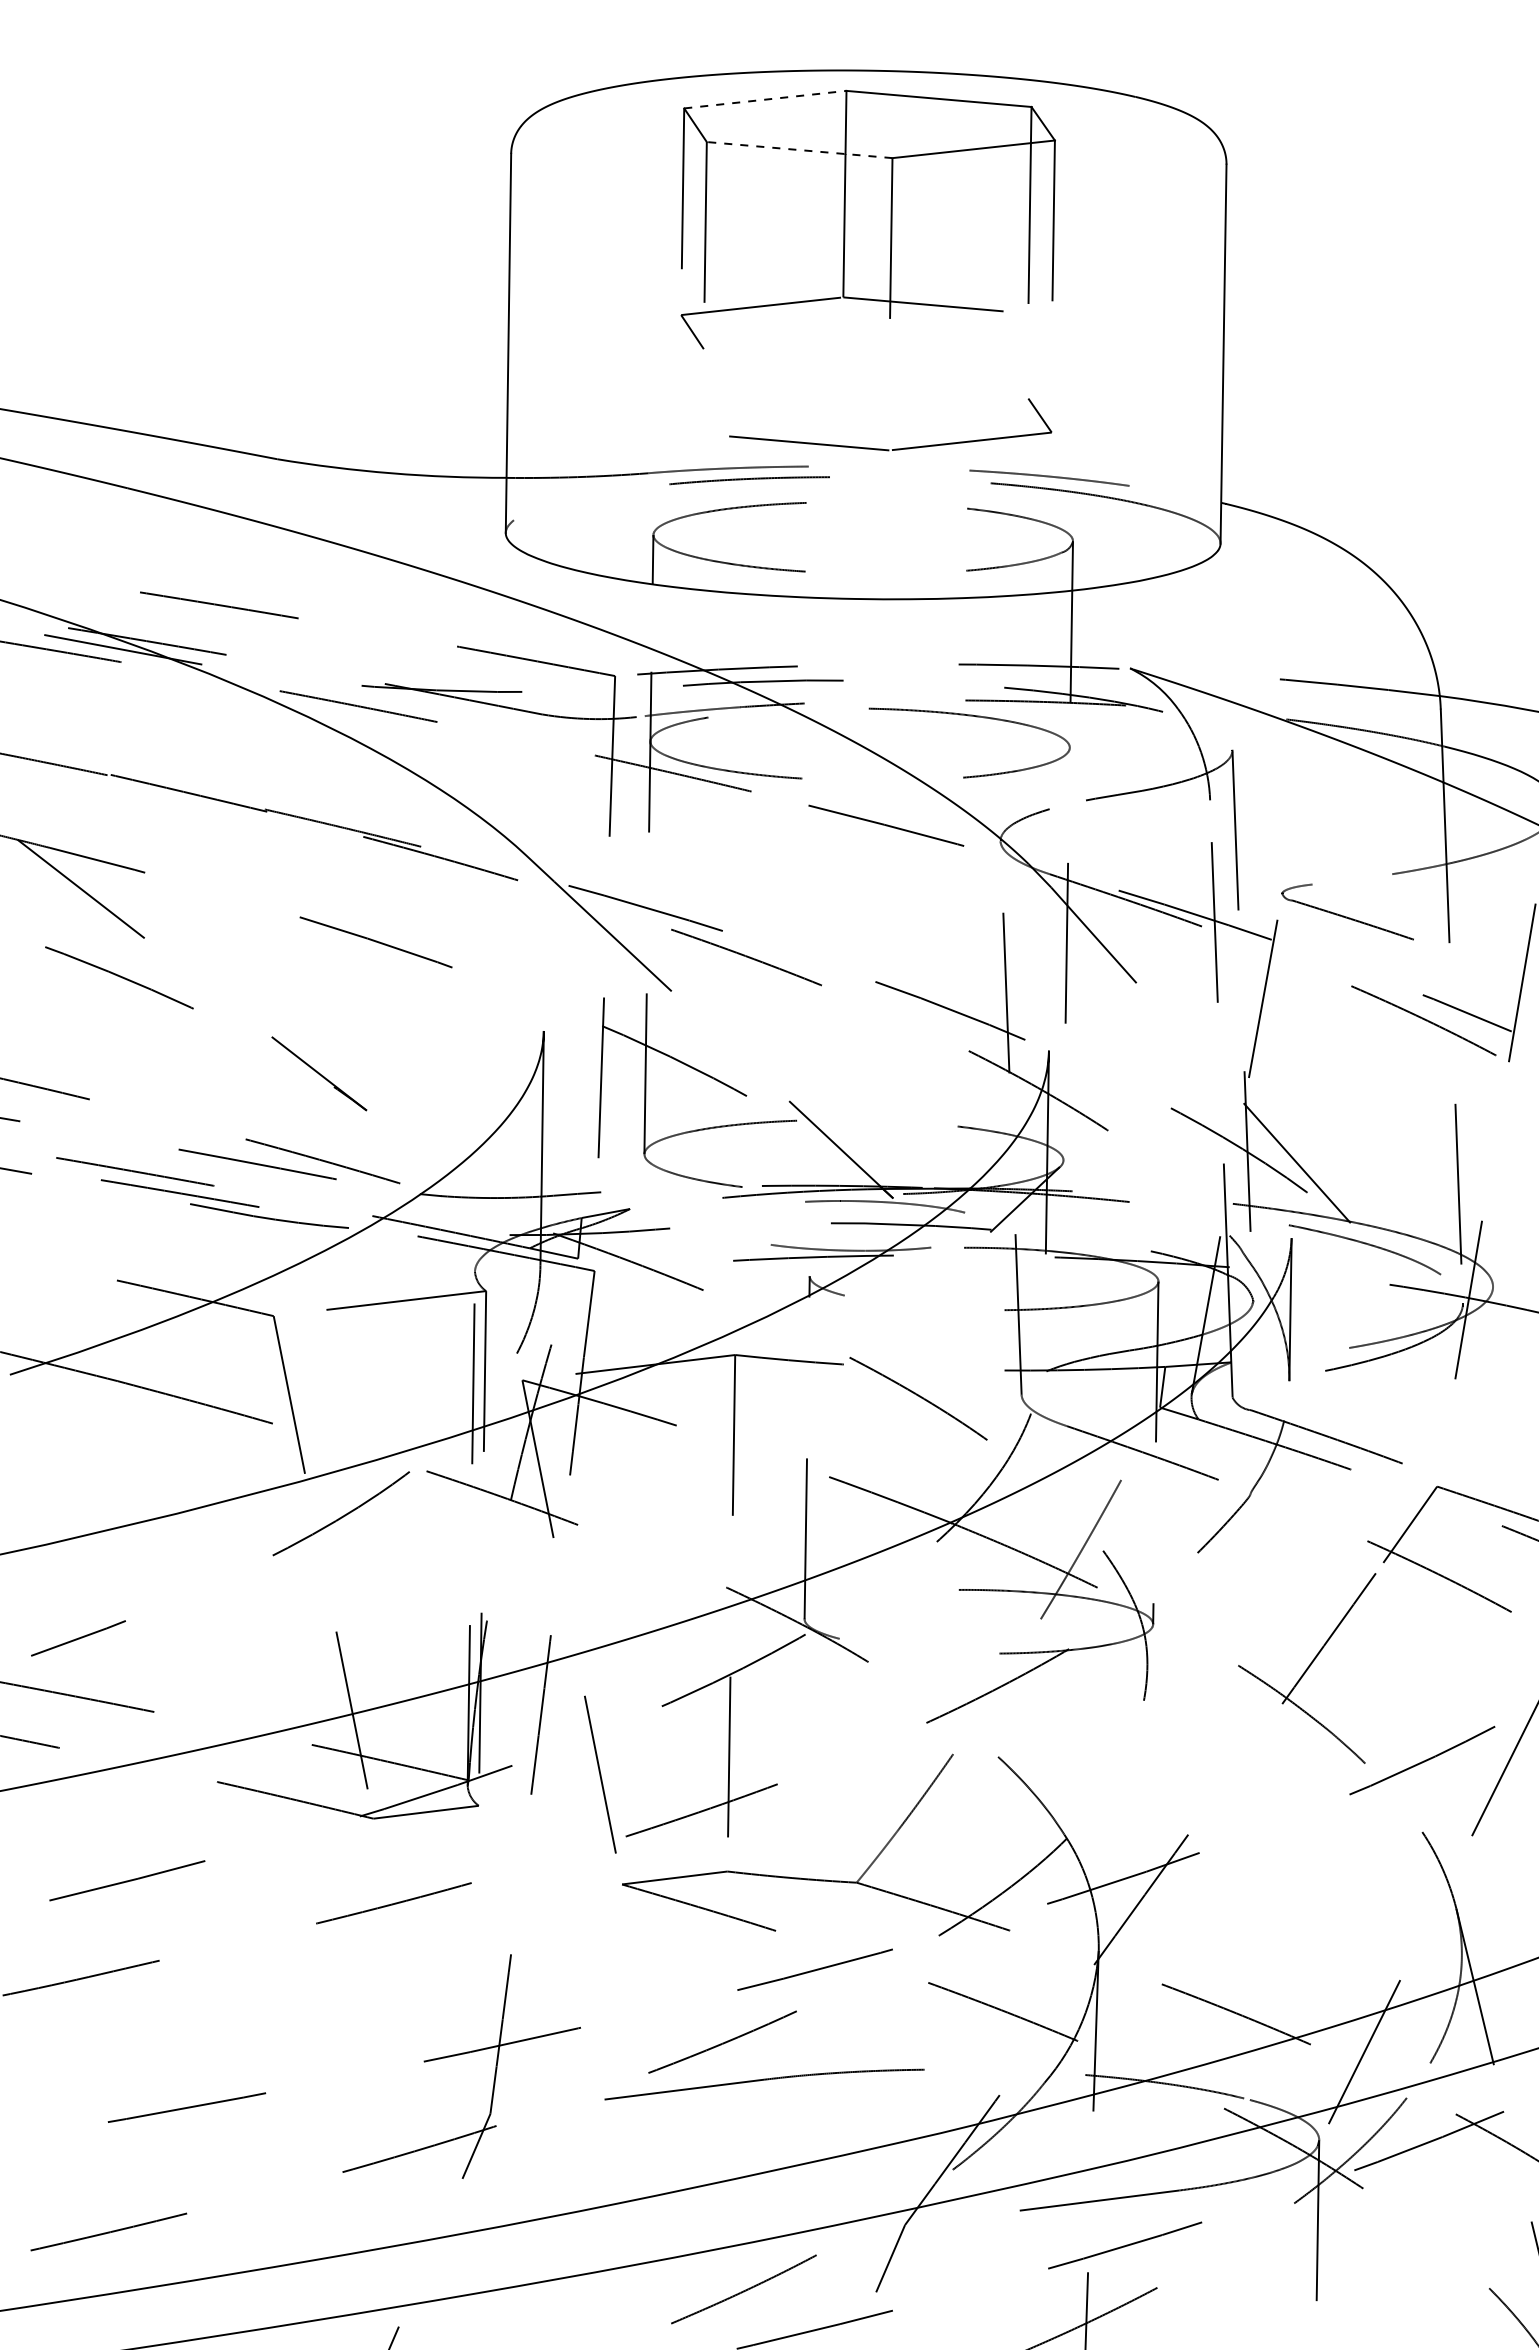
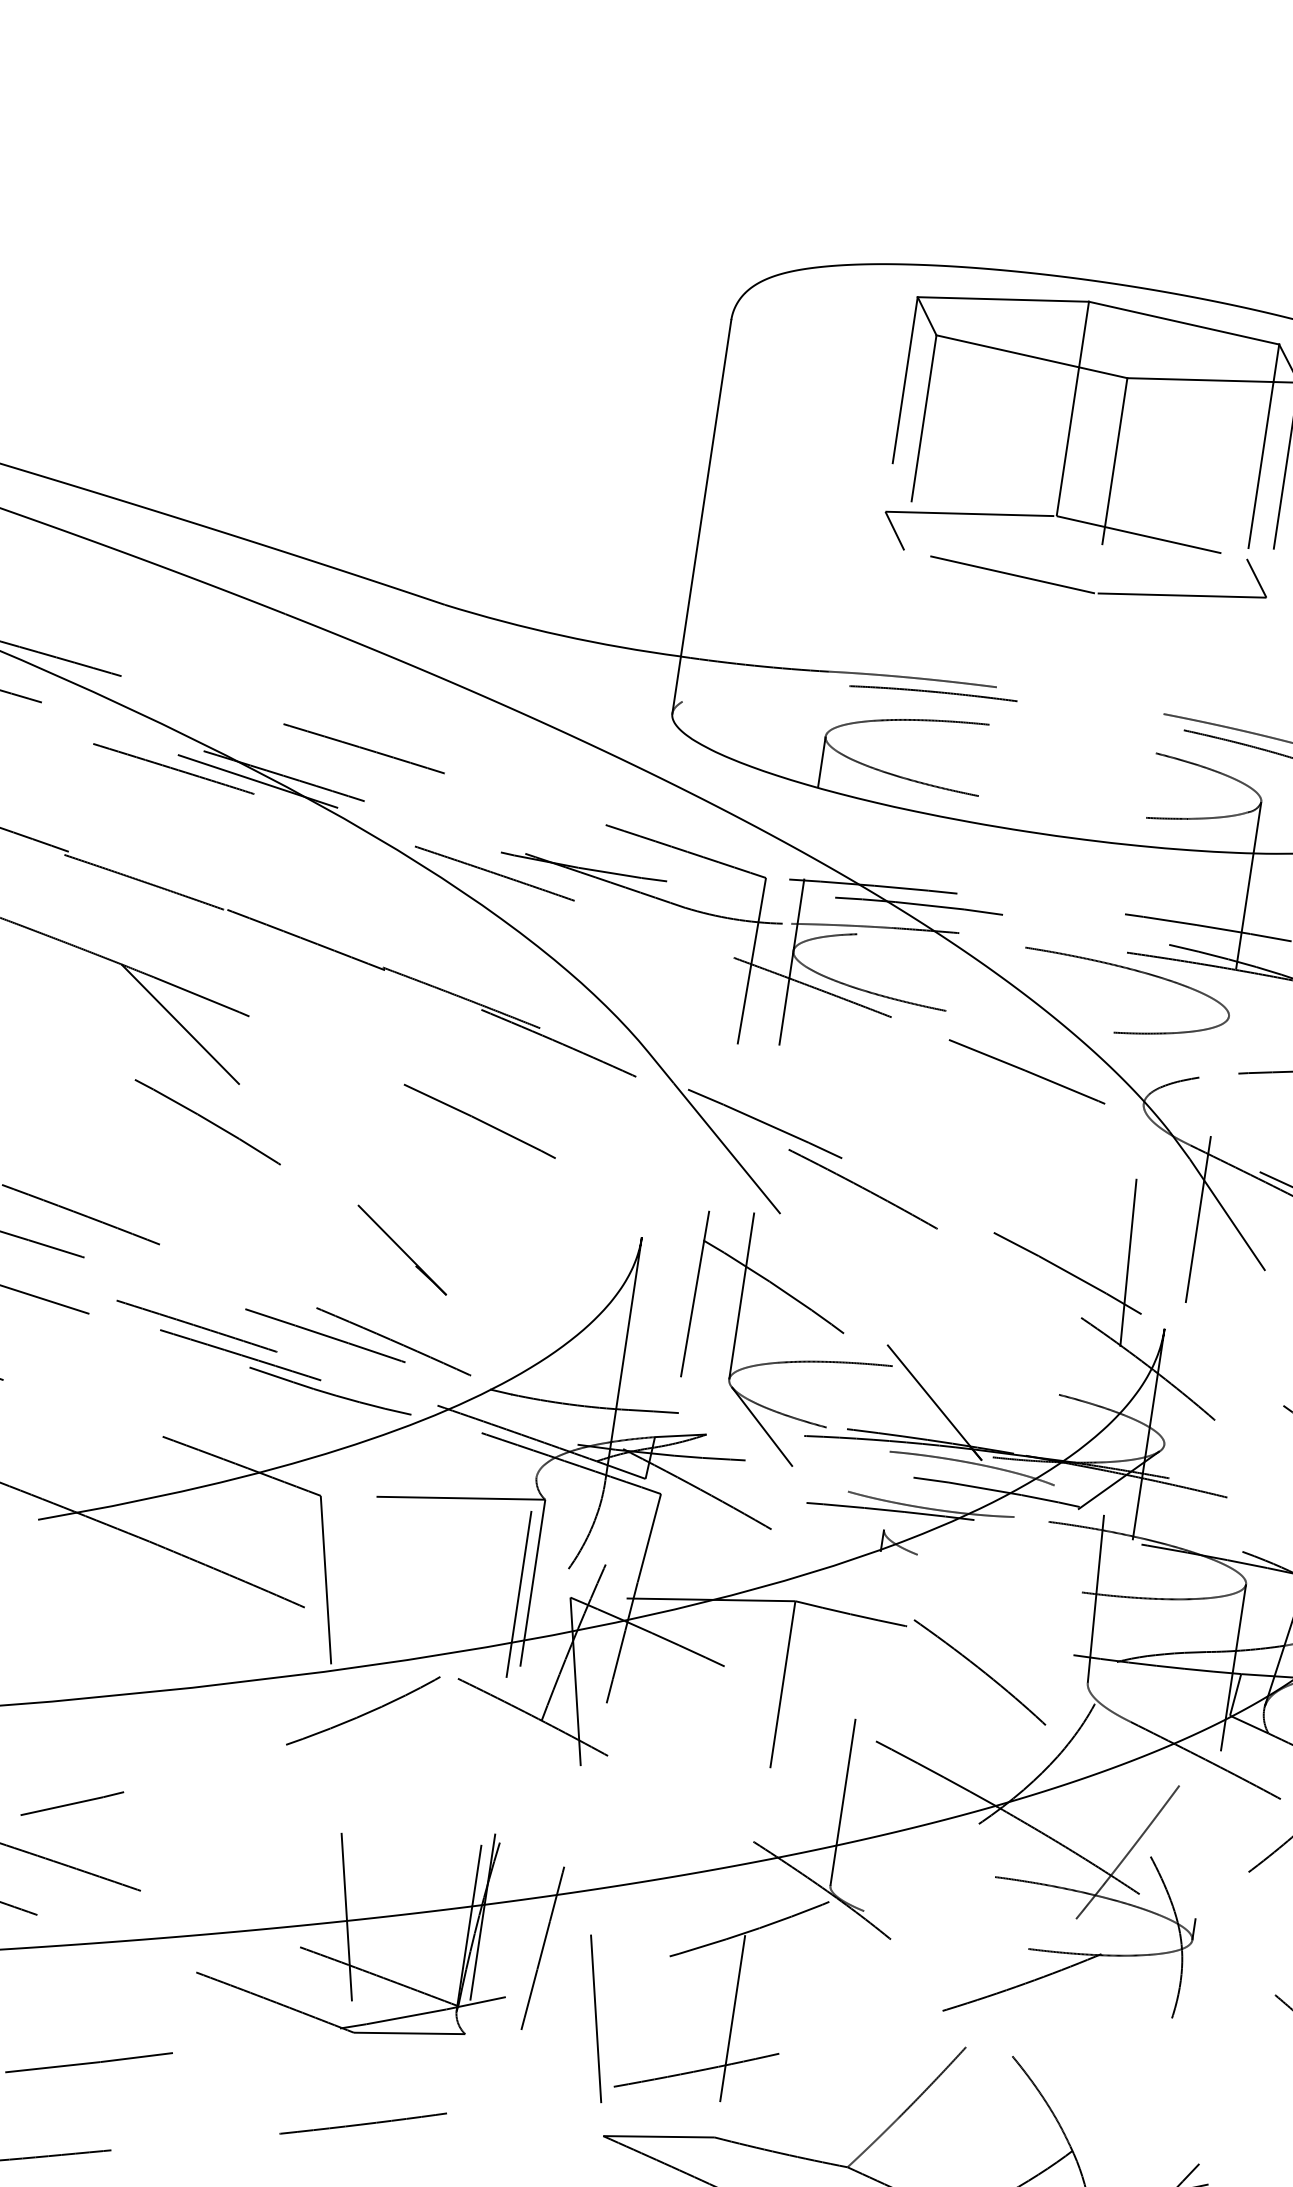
line: (765, 99) -> (1003, 299), dashed -> solid
line: (799, 150) -> (1031, 357), dashed -> solid
part: (895, 448) -> (1101, 592), moved
line: (681, 1194) -> (762, 1426), added

